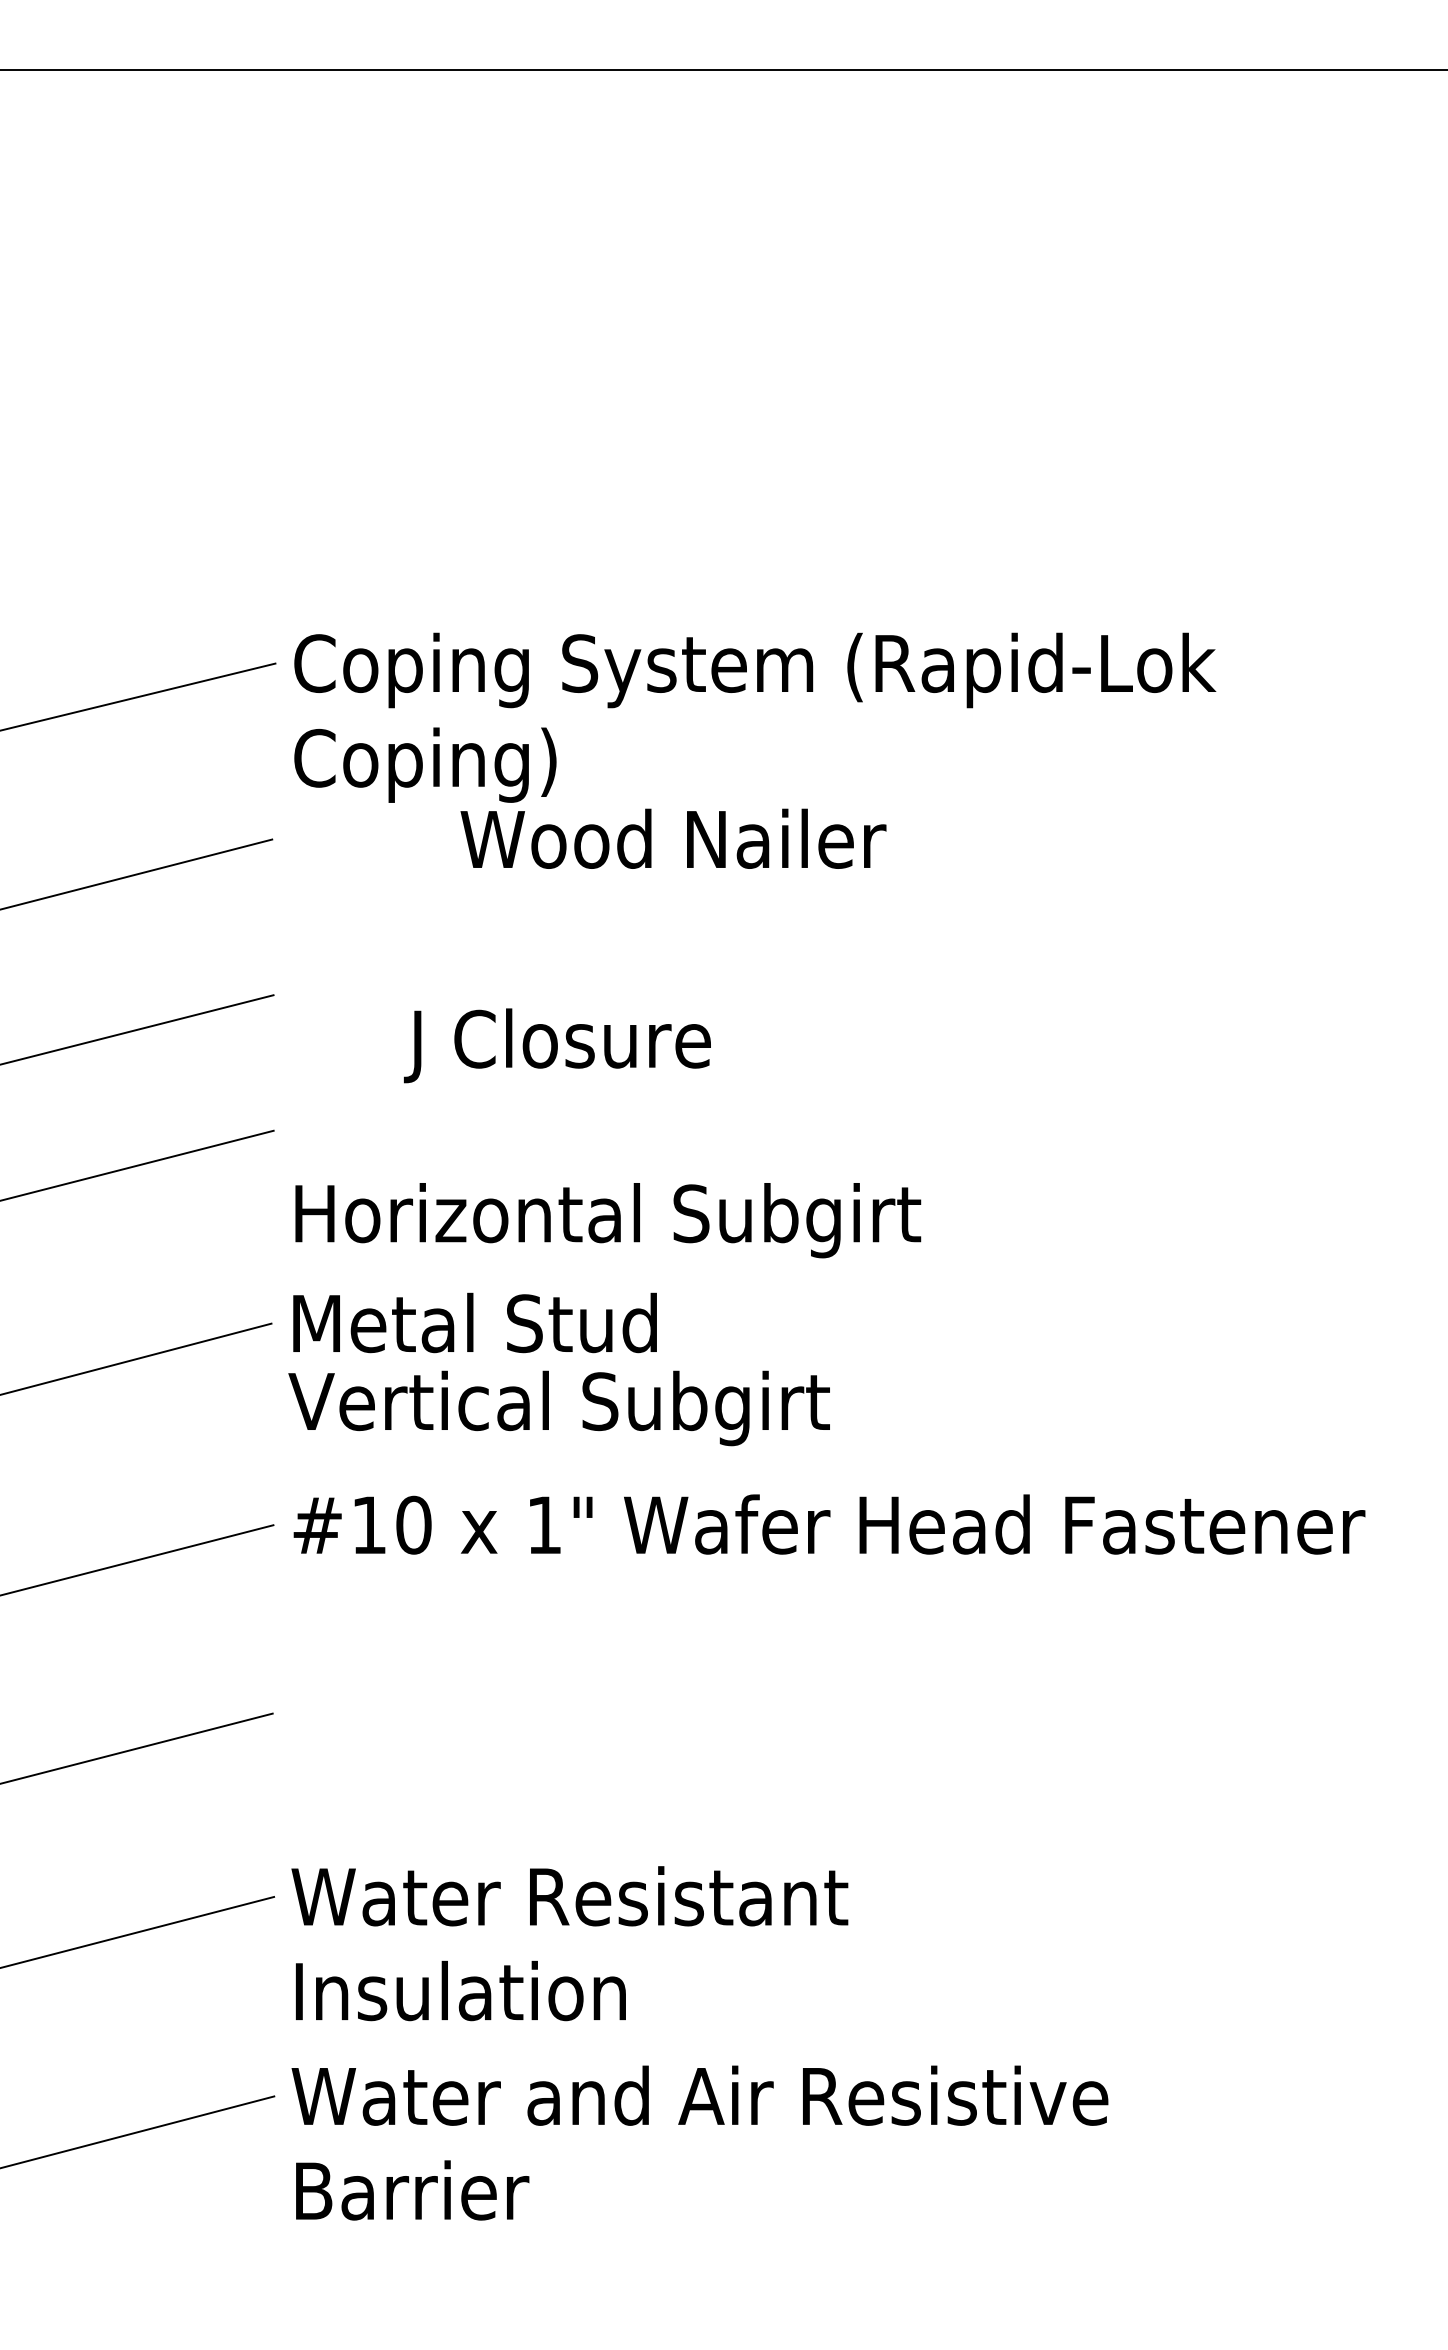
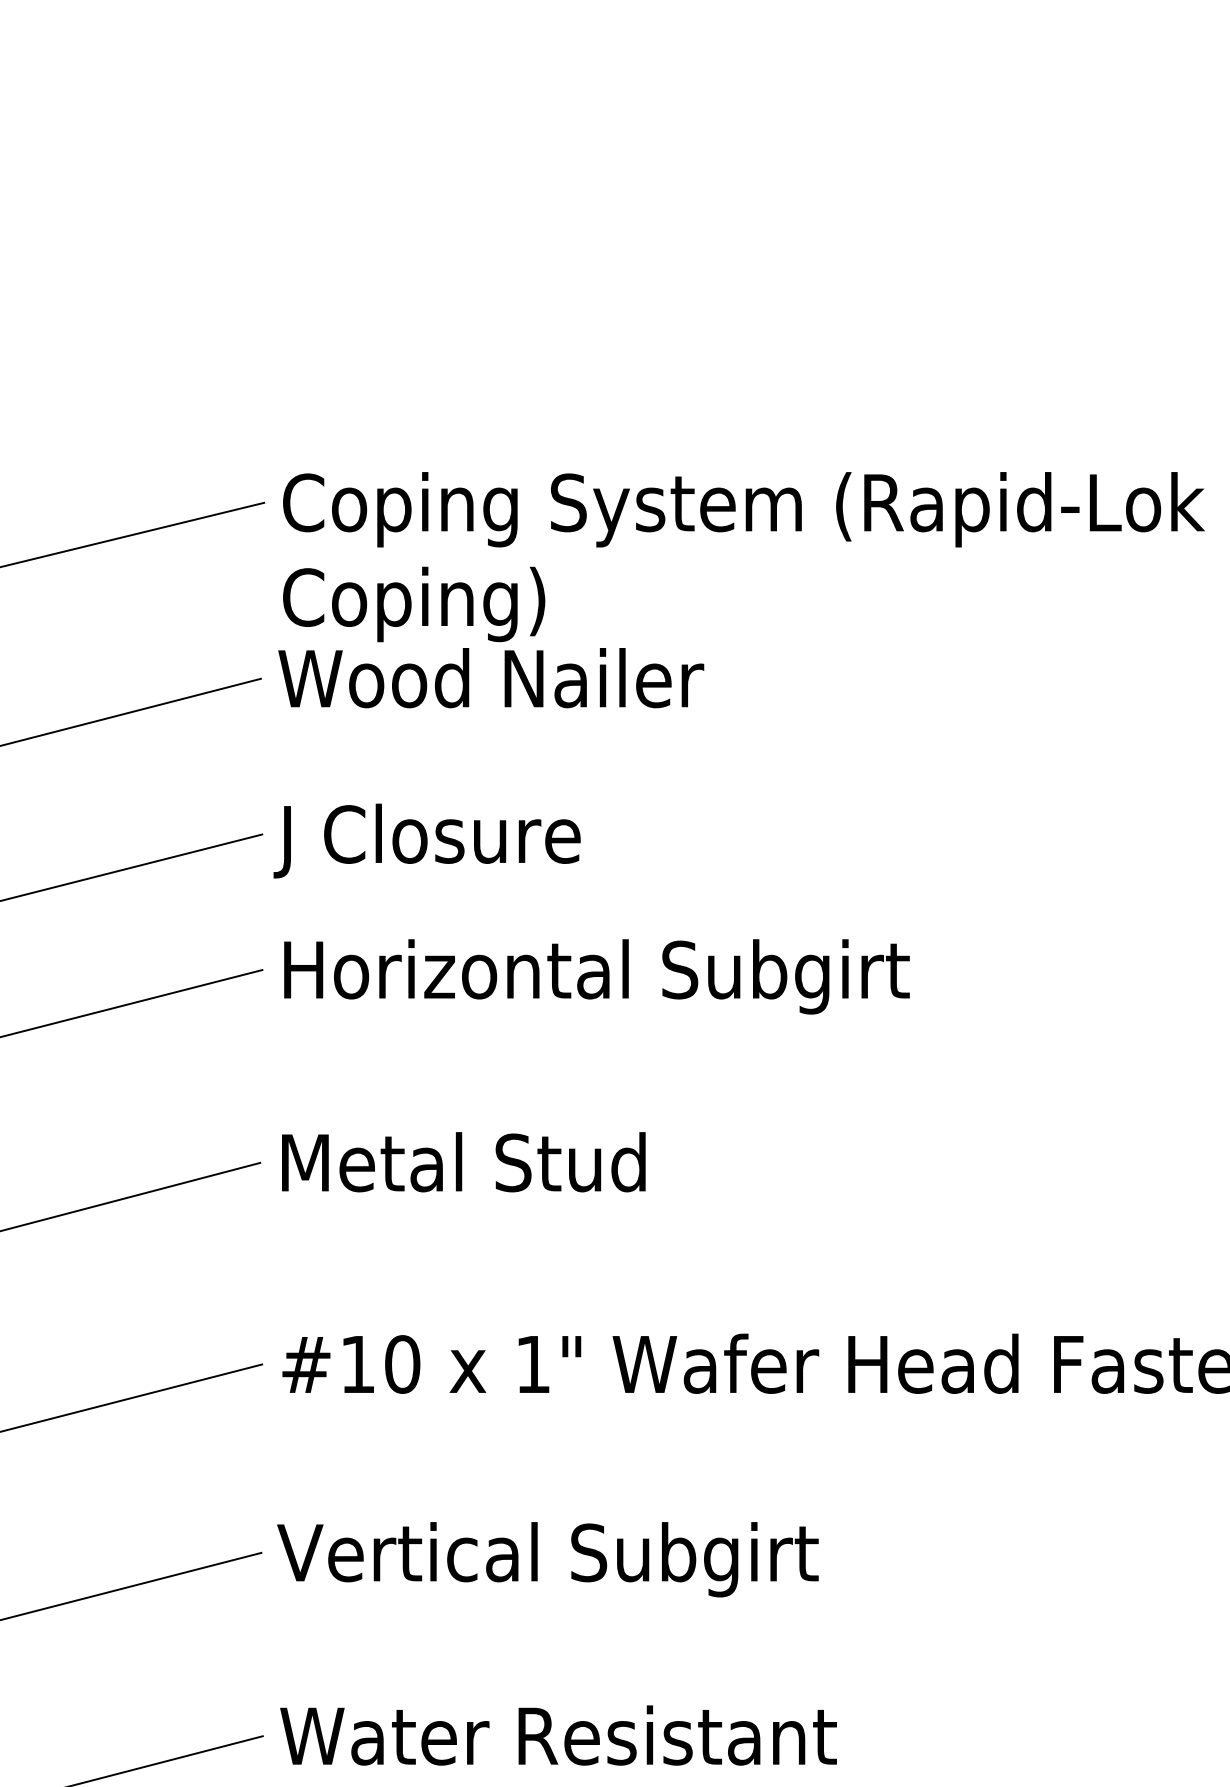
text: (673, 838) -> (491, 677), moved
text: (557, 1045) -> (427, 840), moved
text: (608, 1220) -> (597, 976), moved
text: (558, 1408) -> (547, 1559), moved

